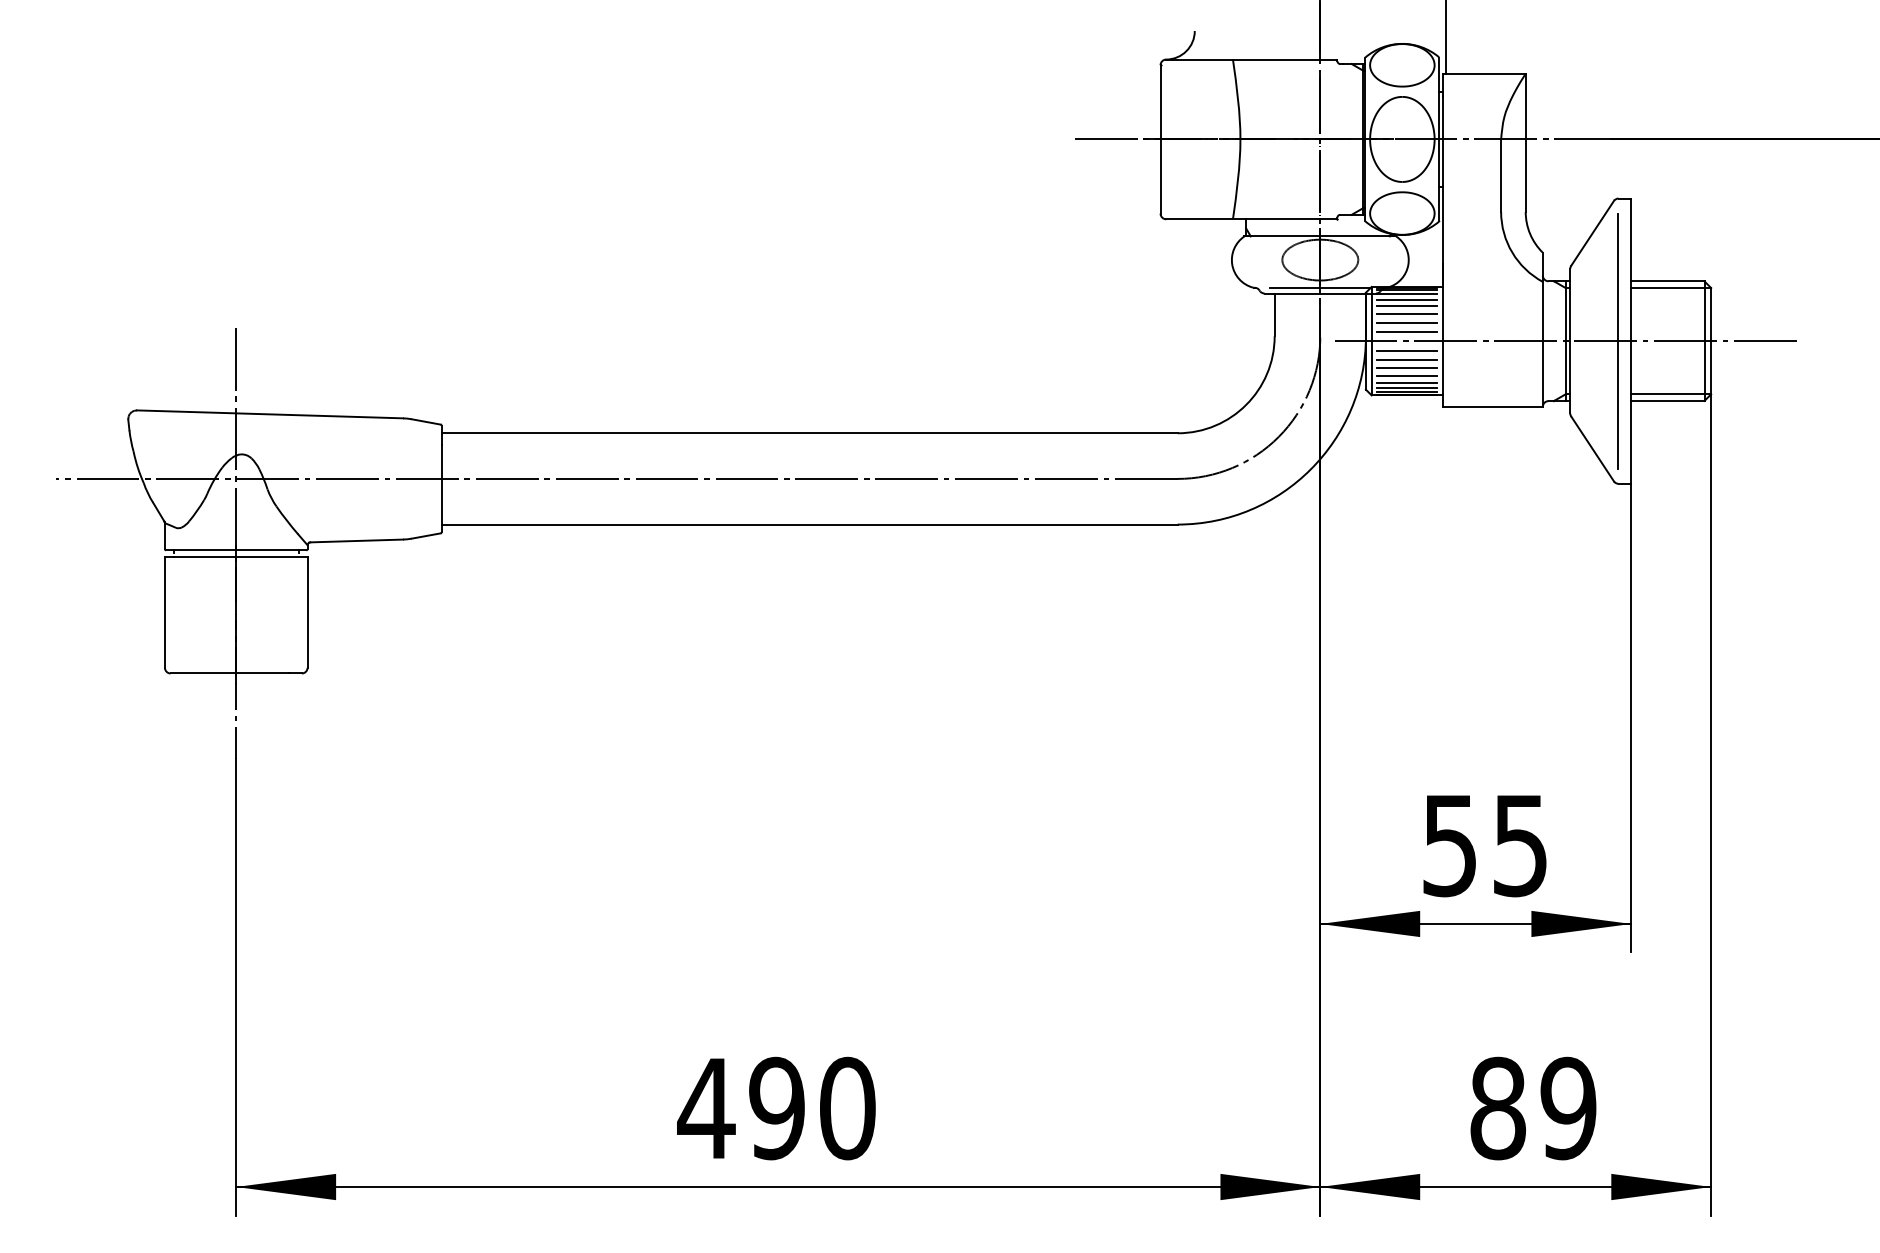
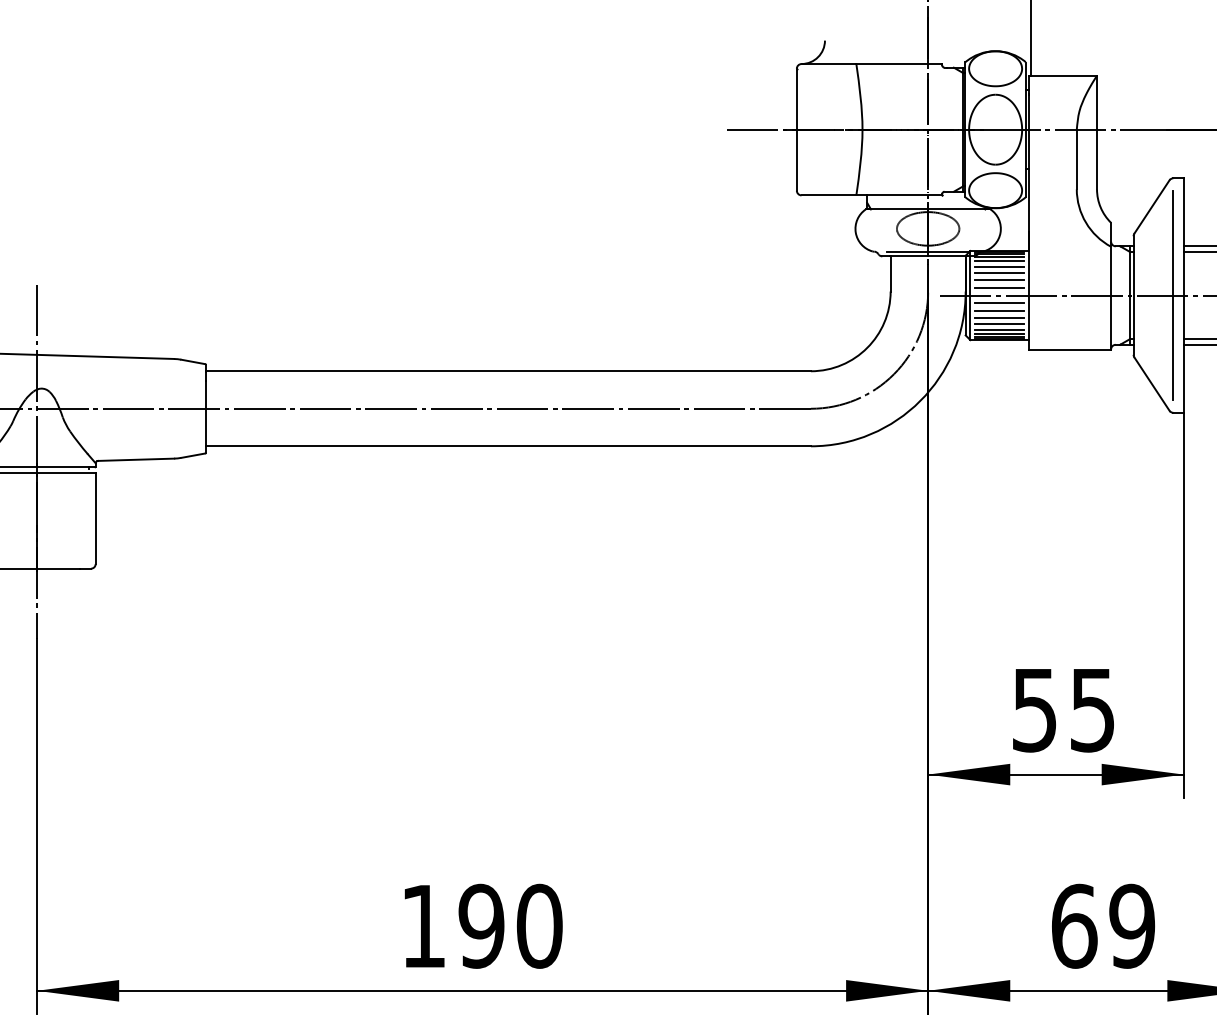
text: (706, 1108) -> (423, 926), 490 -> 190
text: (1498, 1108) -> (1074, 926), 89 -> 69

